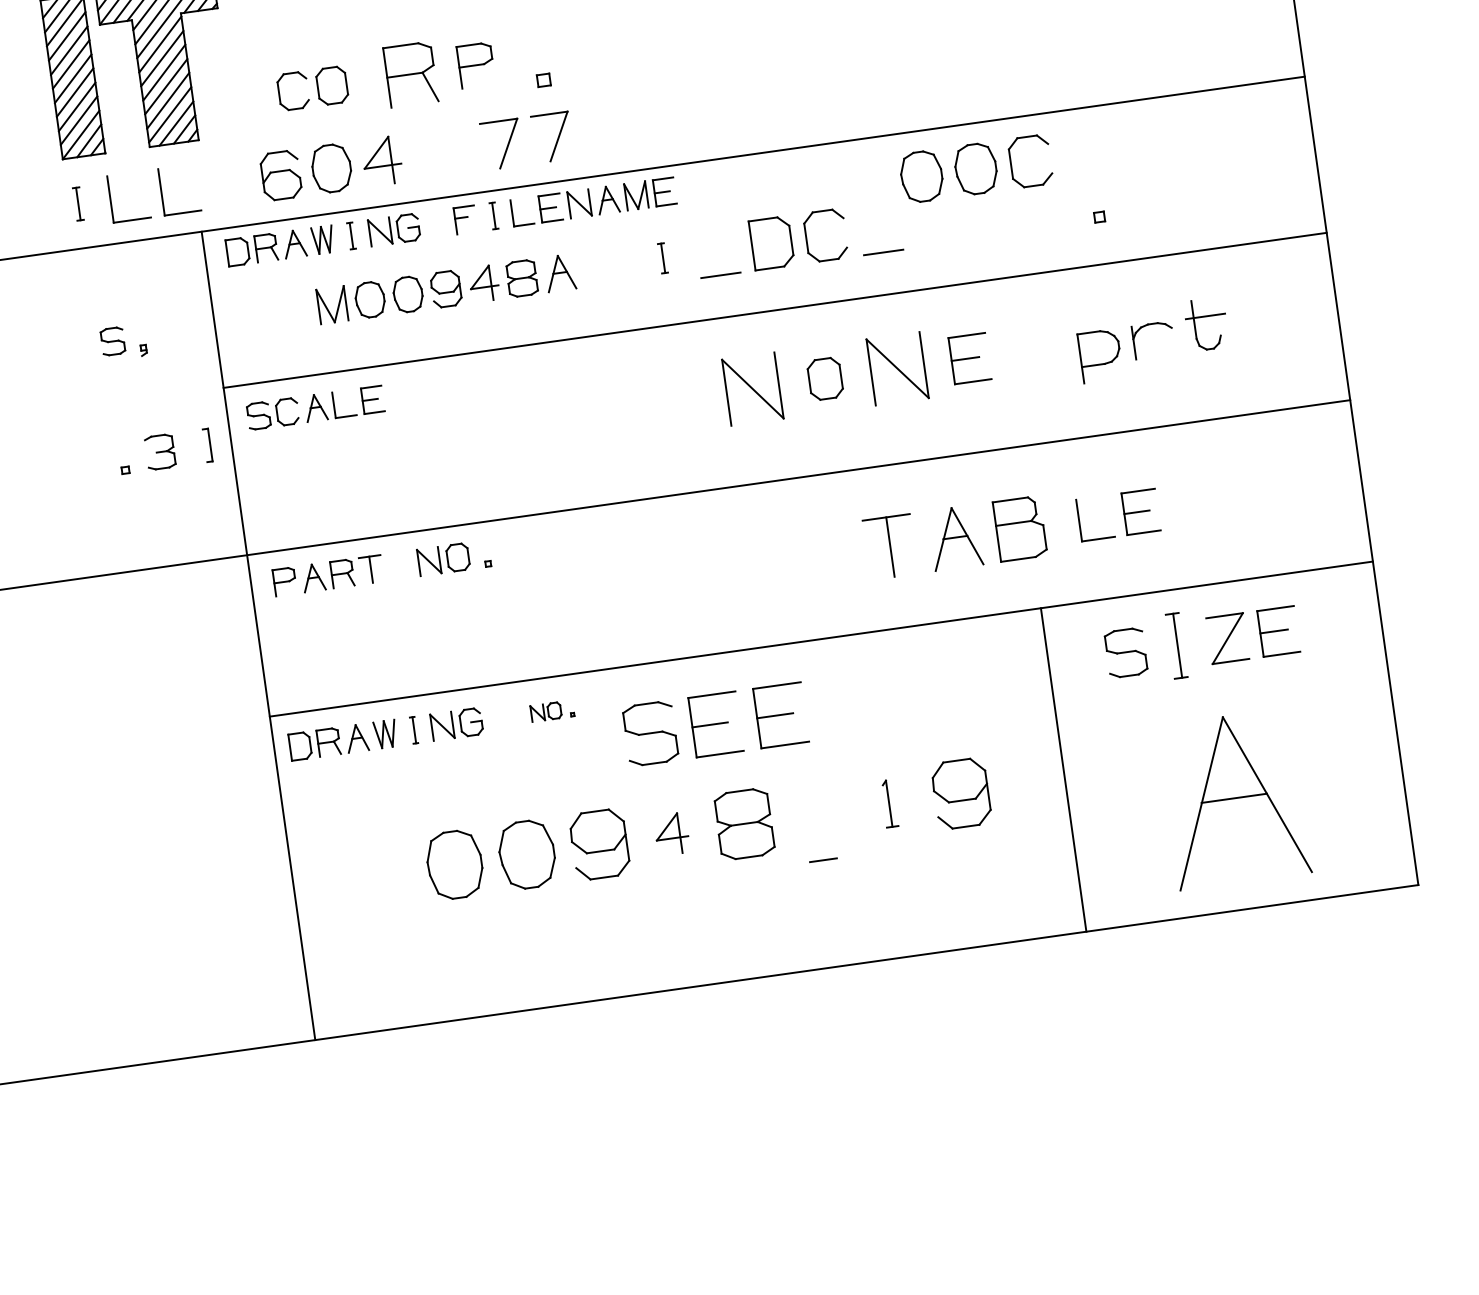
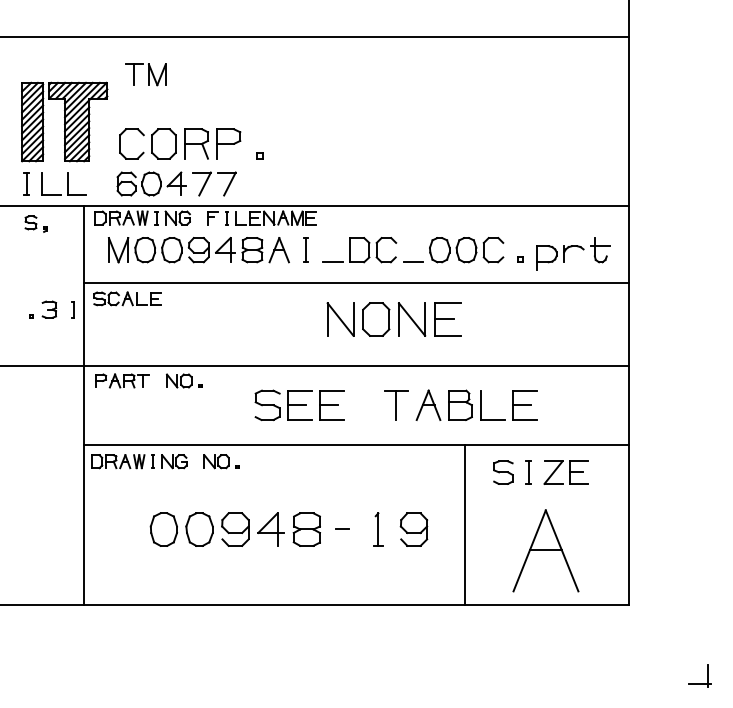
part: (475, 64) -> (228, 143), size x1.43
part: (311, 87) -> (147, 143), size x1.67
part: (514, 133) -> (208, 179), moved
part: (975, 169) -> (466, 250), moved
part: (78, 203) -> (26, 183), size x1.43
part: (661, 257) -> (305, 249), size x1.67
part: (445, 289) -> (198, 250), size x1.43
part: (1146, 327) -> (571, 247), moved
part: (122, 341) -> (35, 223), moved
part: (969, 358) -> (447, 319), size x1.43
part: (825, 378) -> (376, 319), size x1.67
part: (1117, 515) -> (508, 405), size x1.43
part: (1177, 645) -> (528, 472), size x0.71
part: (552, 710) -> (221, 461), size x1.67
part: (715, 724) -> (299, 405), moved
part: (889, 803) -> (378, 529), size x1.43
part: (670, 834) -> (270, 529), size x1.67
line: (822, 858) -> (342, 528), moved

